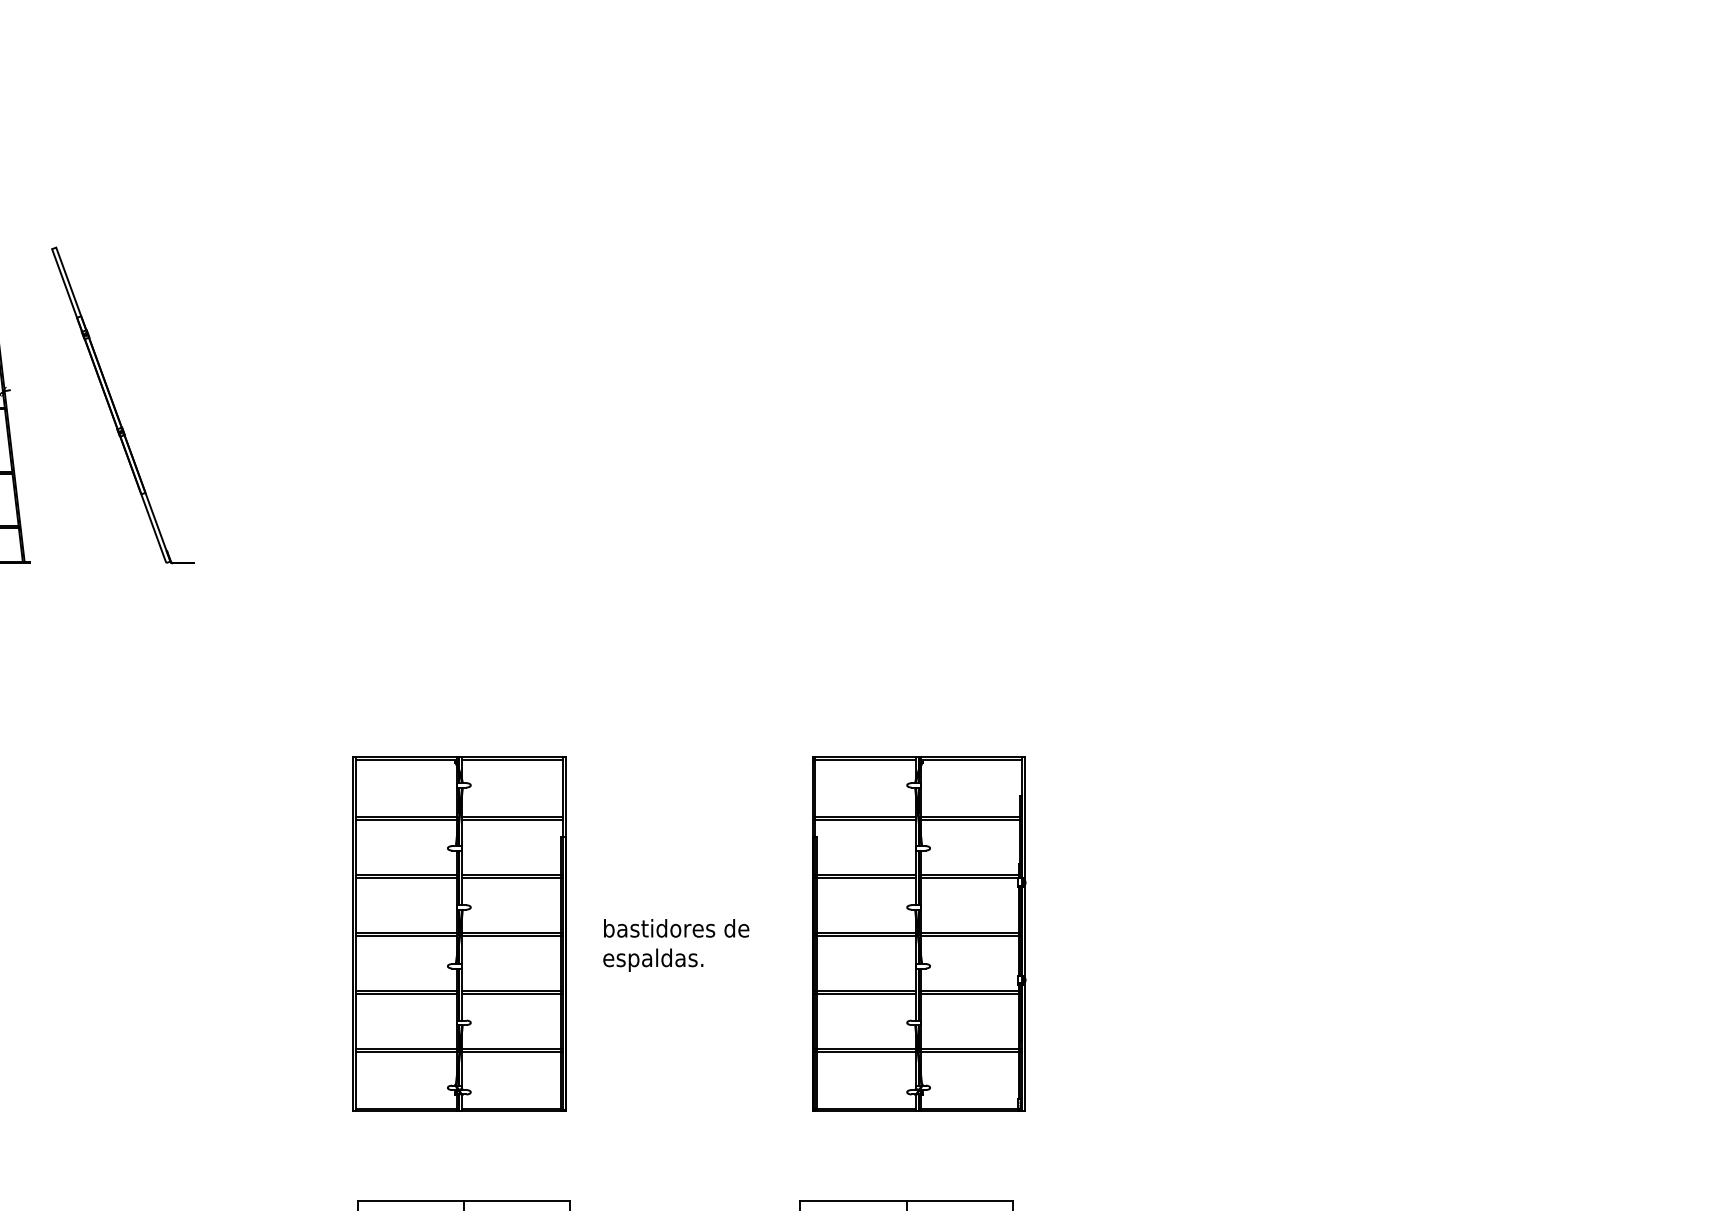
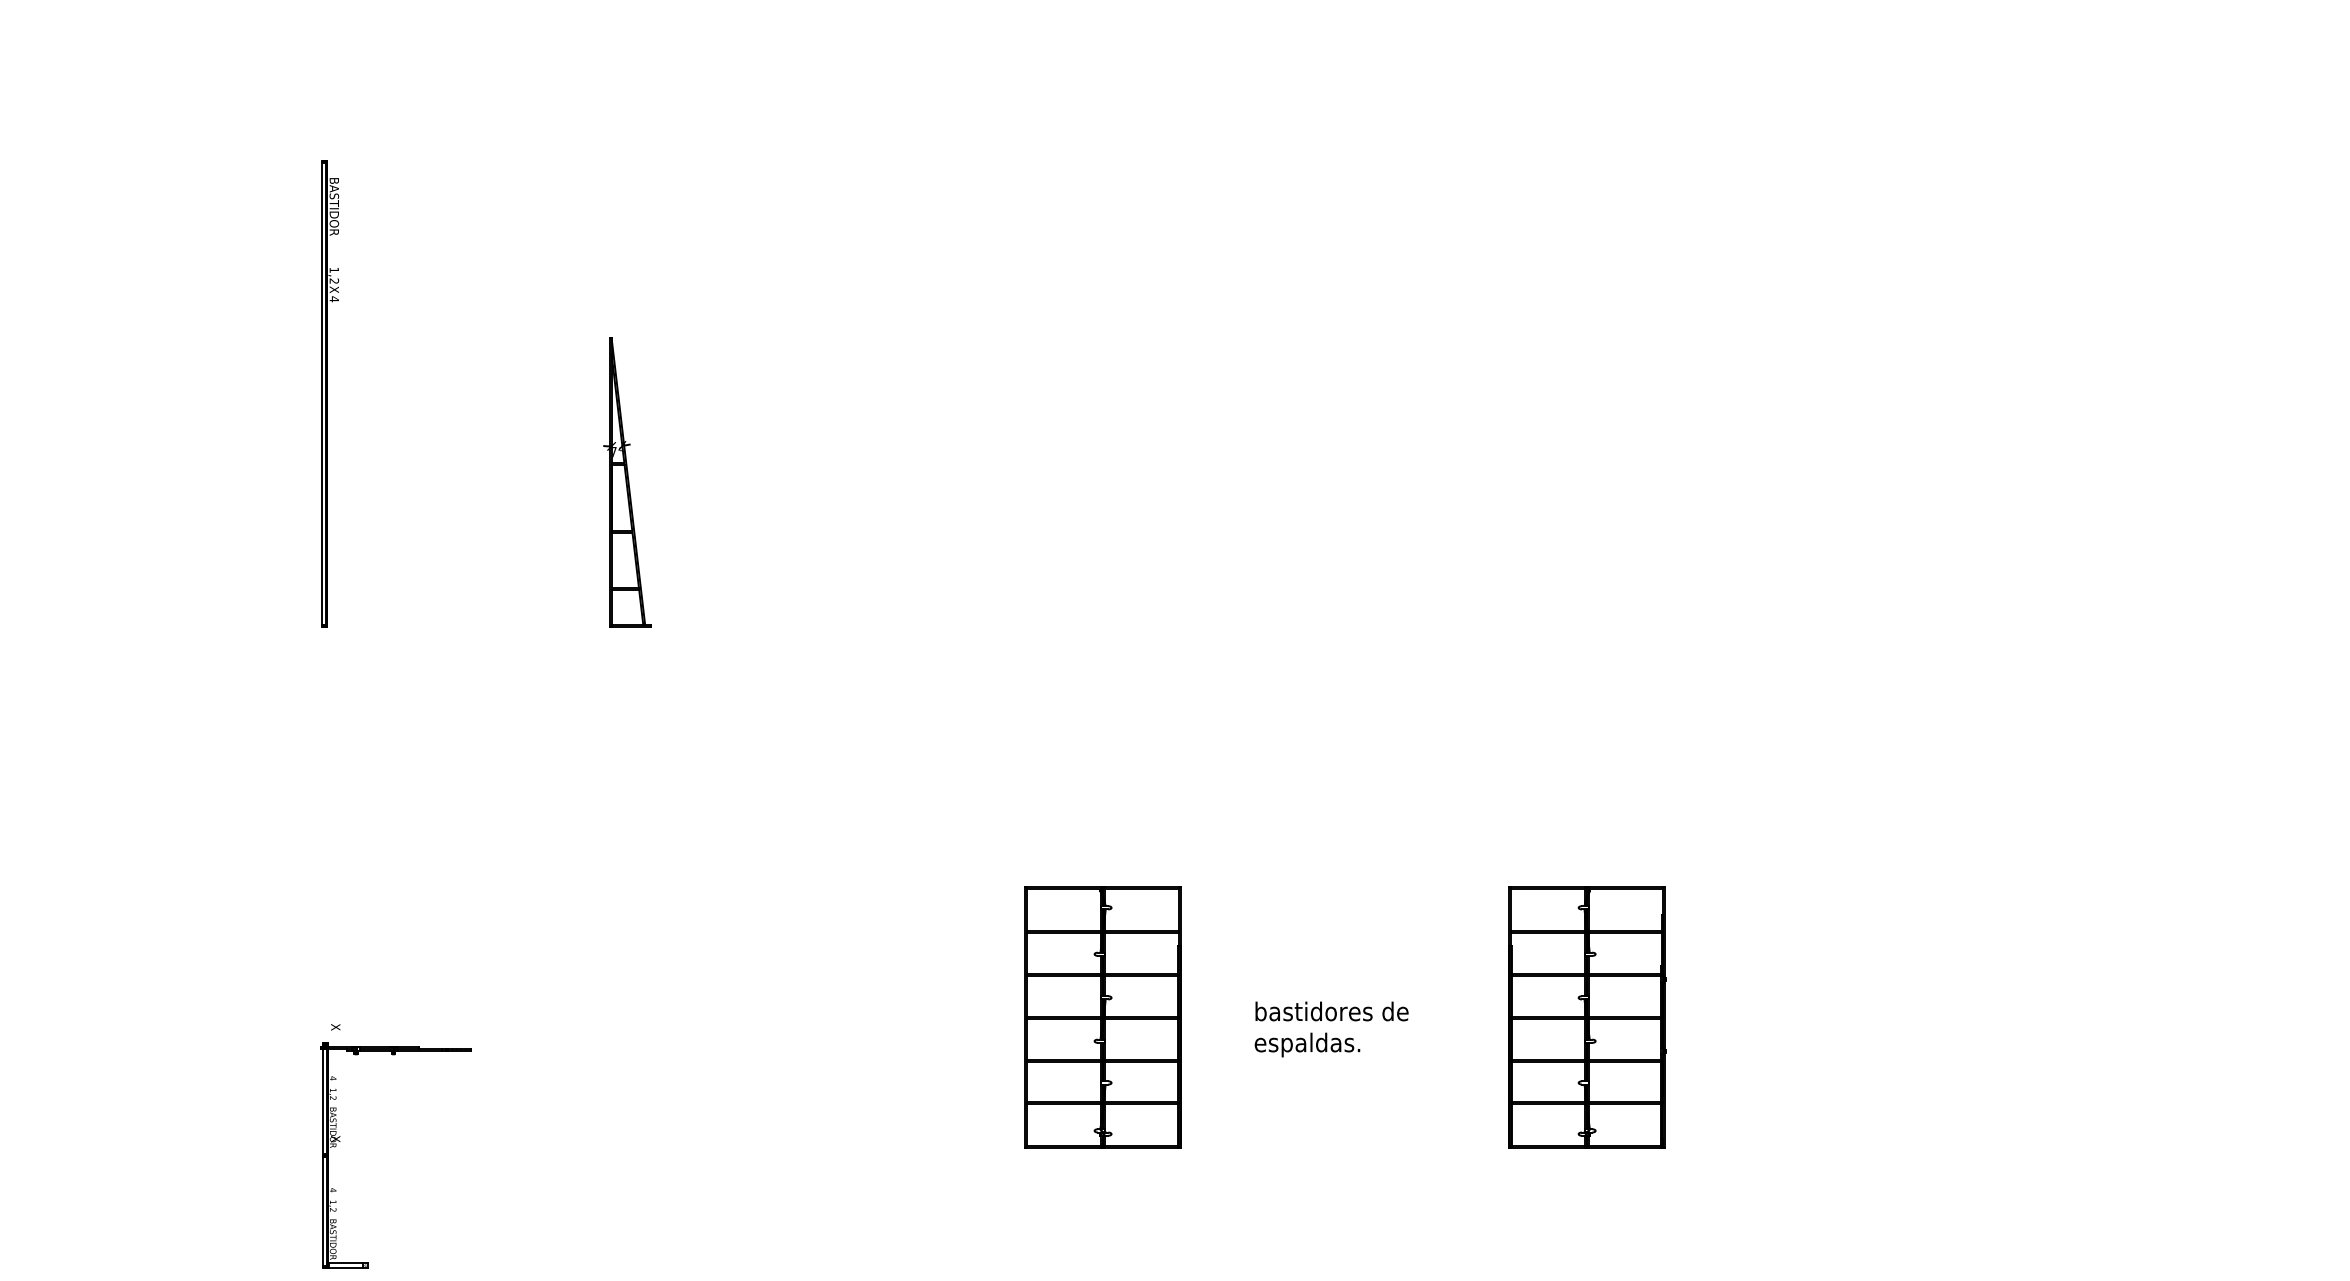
part: (116, 408) -> (741, 463), removed
part: (458, 934) -> (1102, 1017), size x0.7
part: (919, 934) -> (1587, 1017), size x0.7

